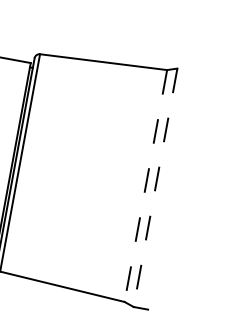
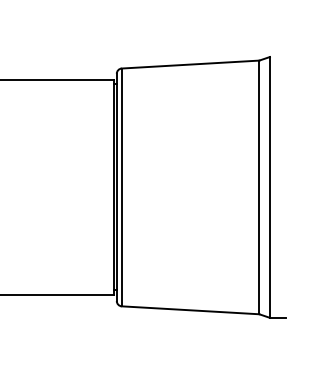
line: (145, 186) -> (259, 187), dashed -> solid
line: (155, 187) -> (269, 187), dashed -> solid

